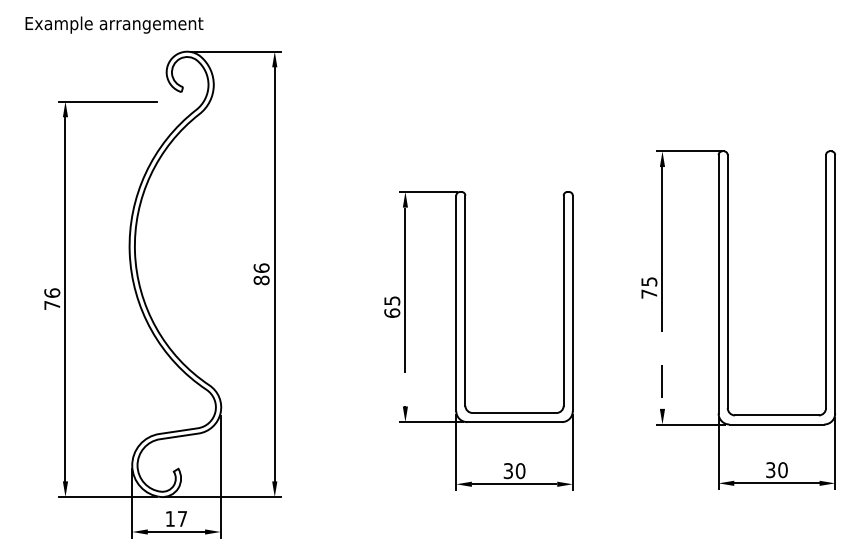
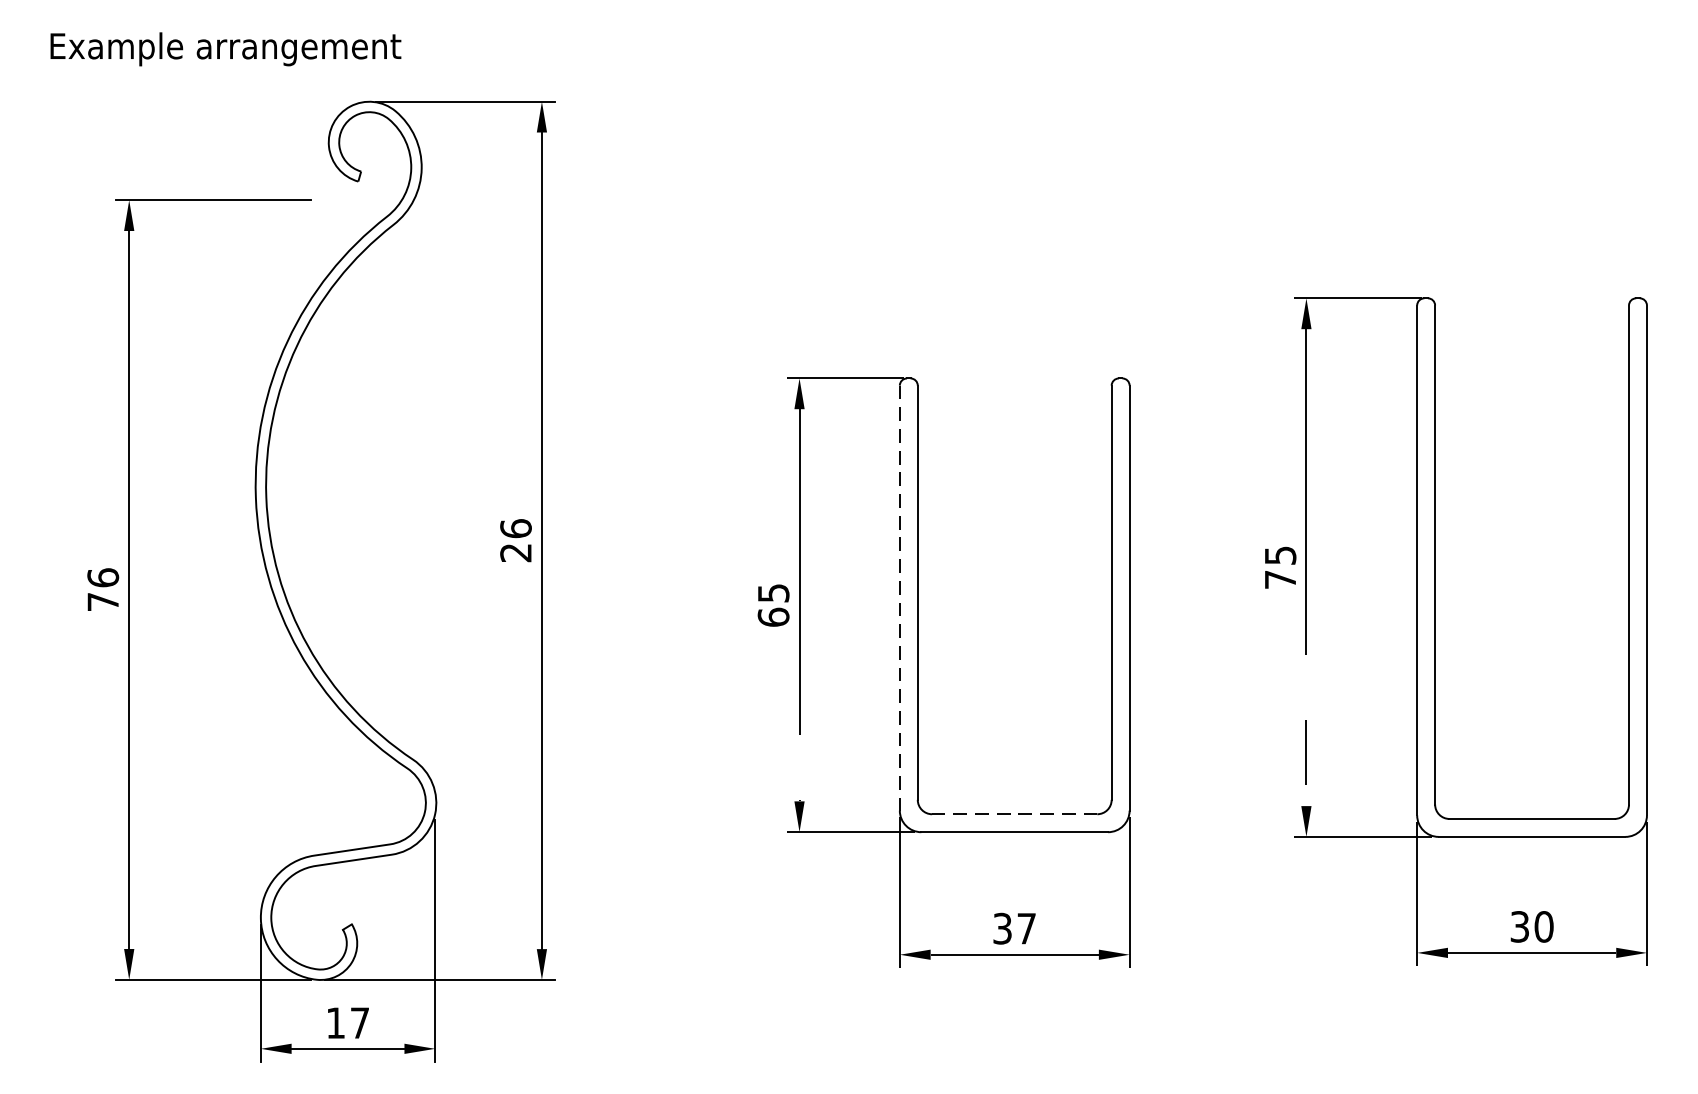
text: (261, 280) -> (515, 552), 86 -> 26
line: (456, 303) -> (900, 598), solid -> dashed
line: (514, 413) -> (1014, 815), solid -> dashed
text: (520, 471) -> (1026, 929), 30 -> 37

